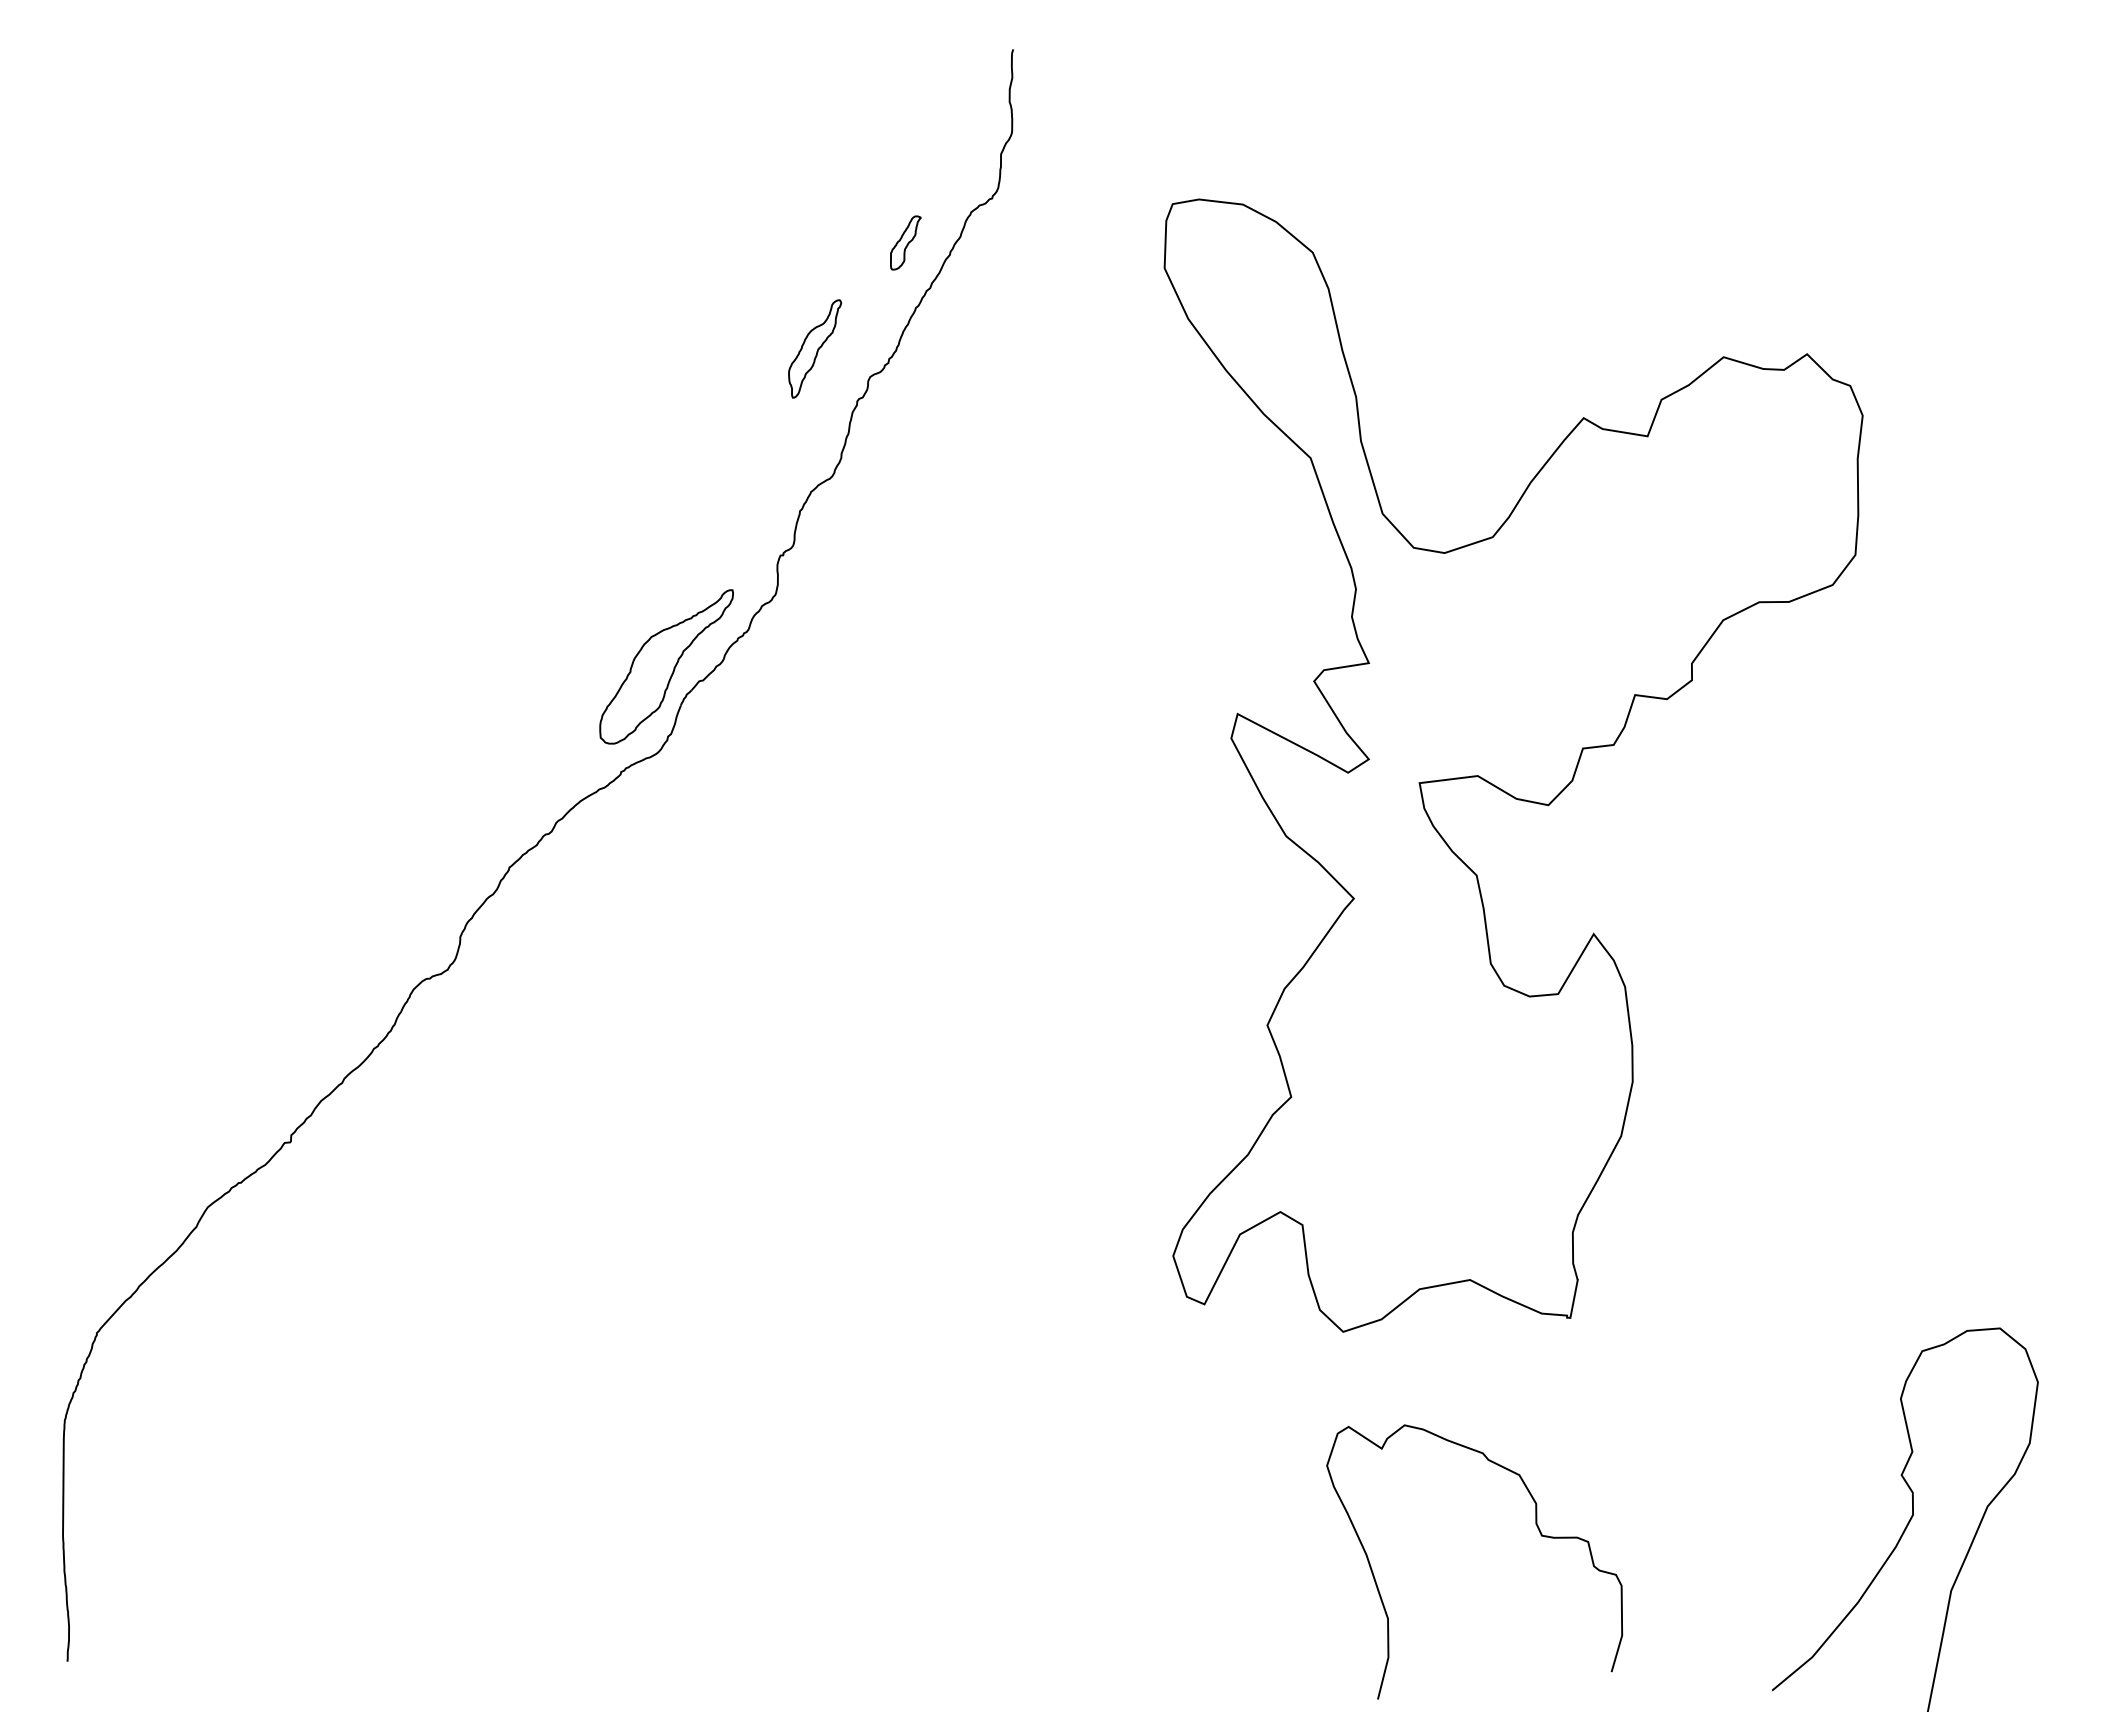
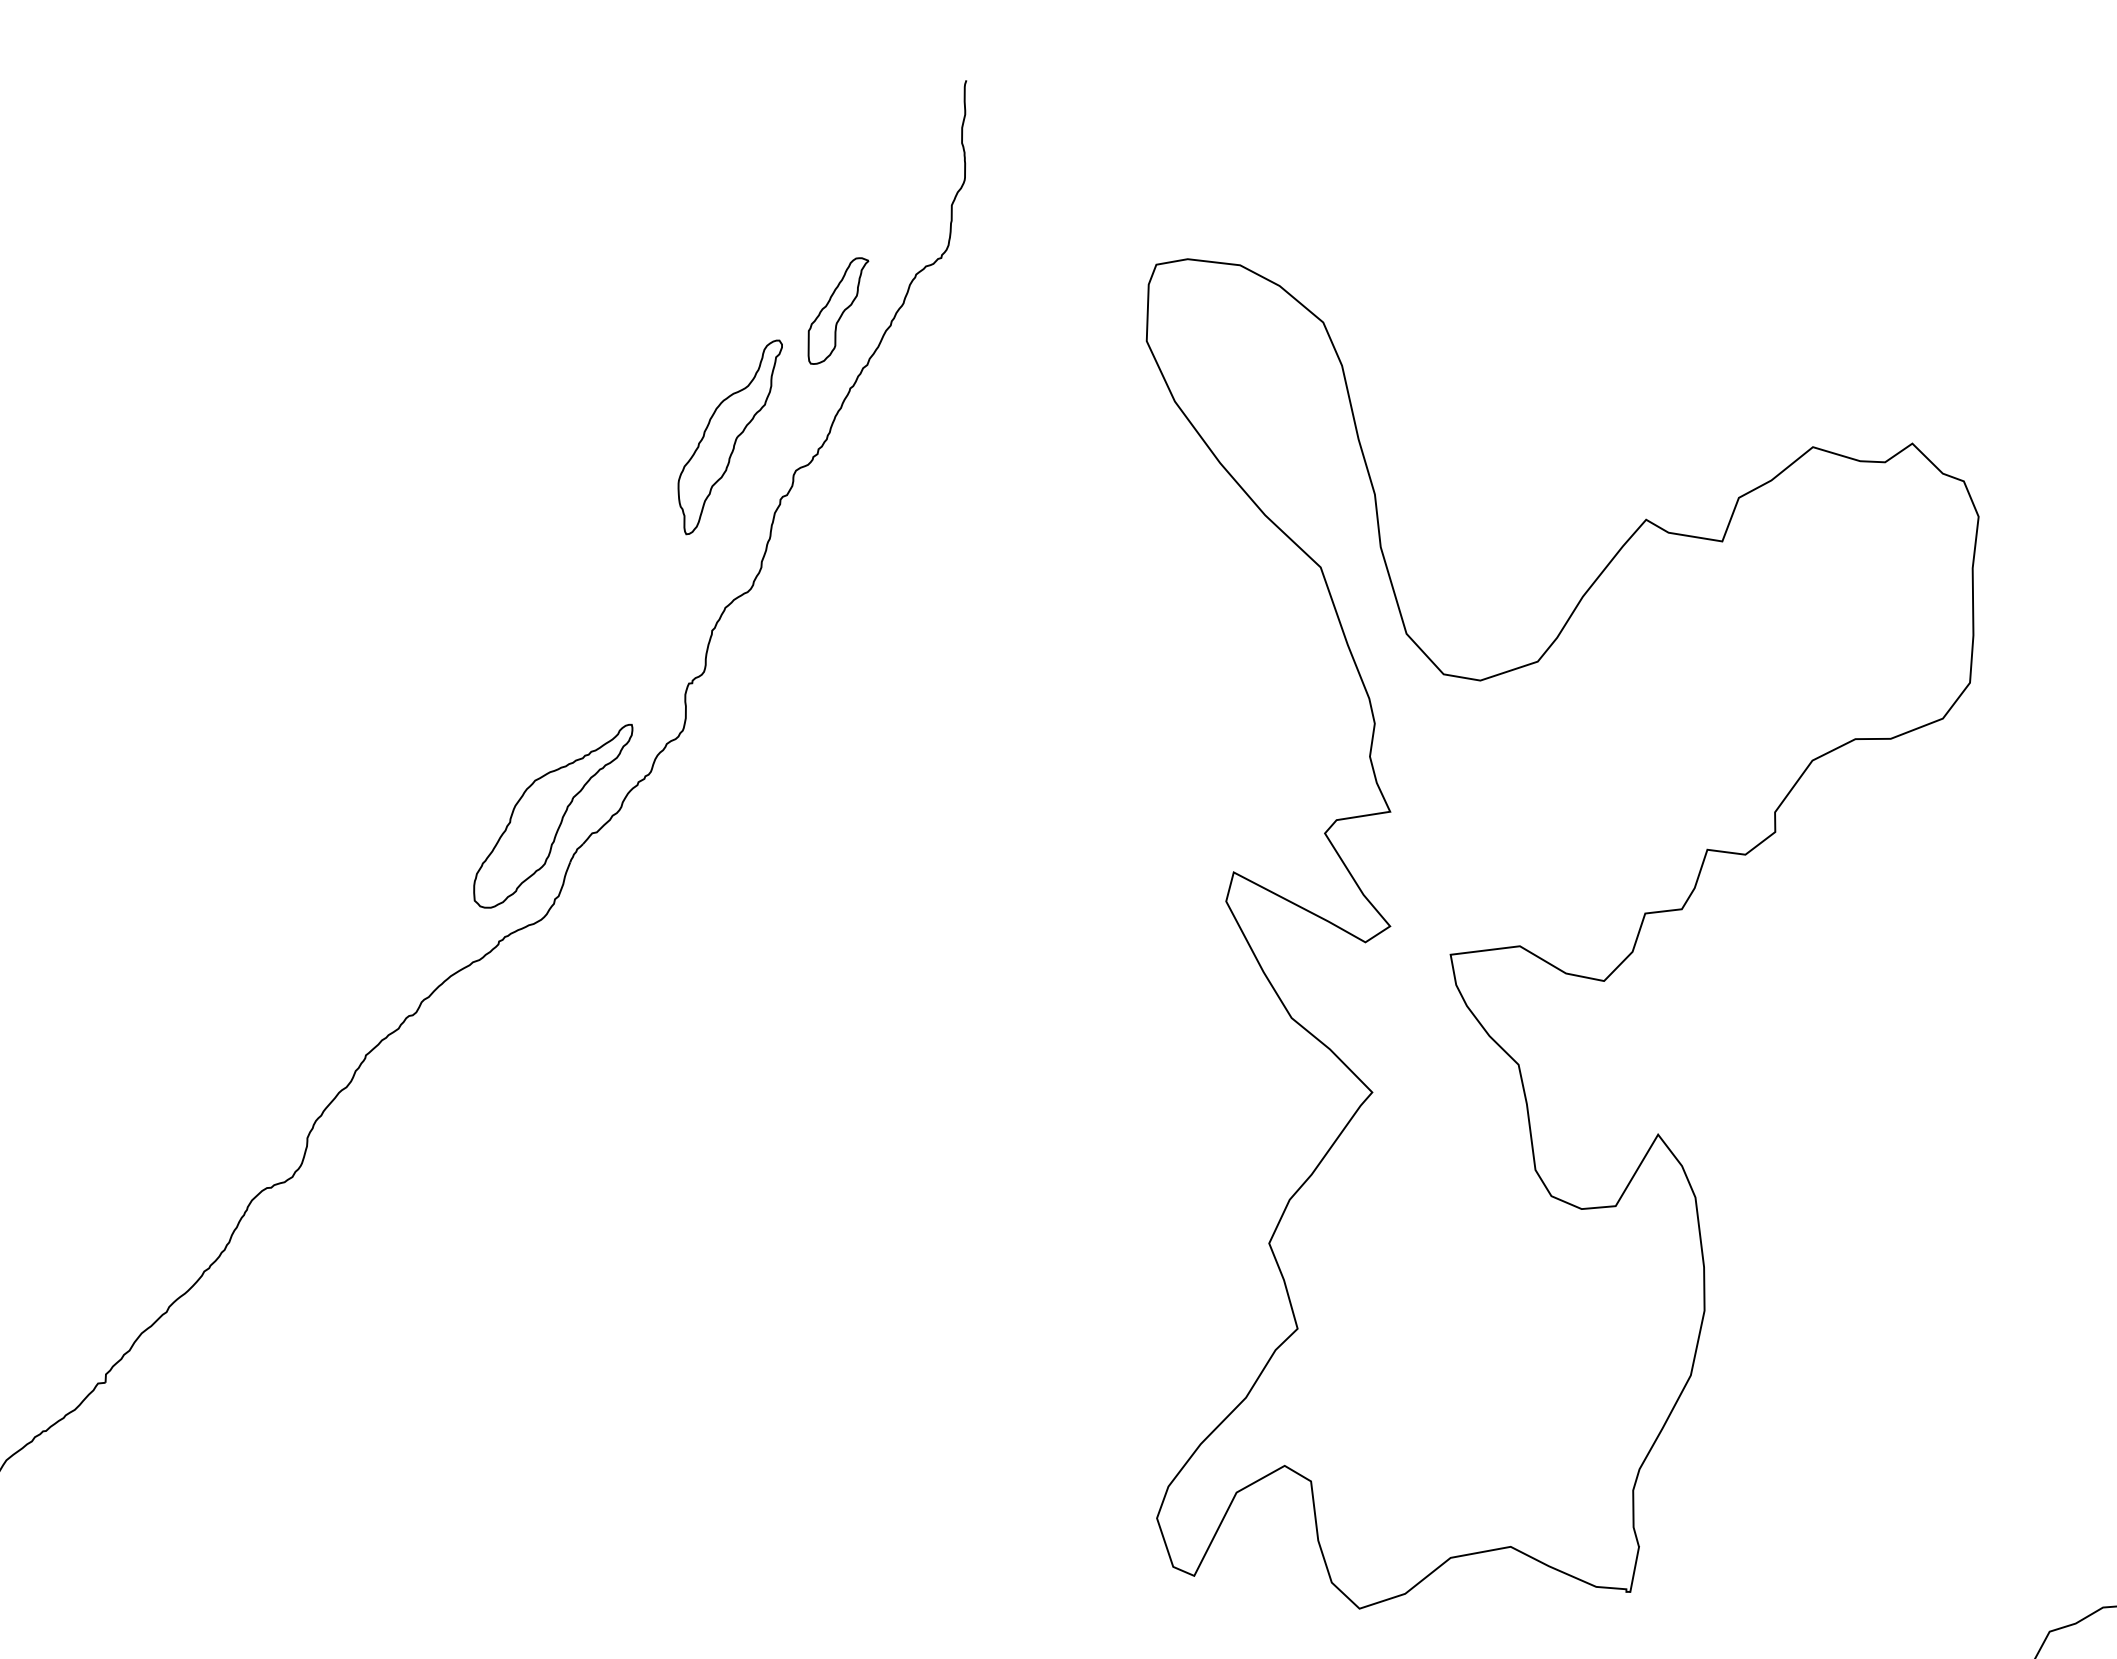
part: (905, 242) -> (837, 310), size x1.67
part: (814, 348) -> (729, 436), size x1.67

